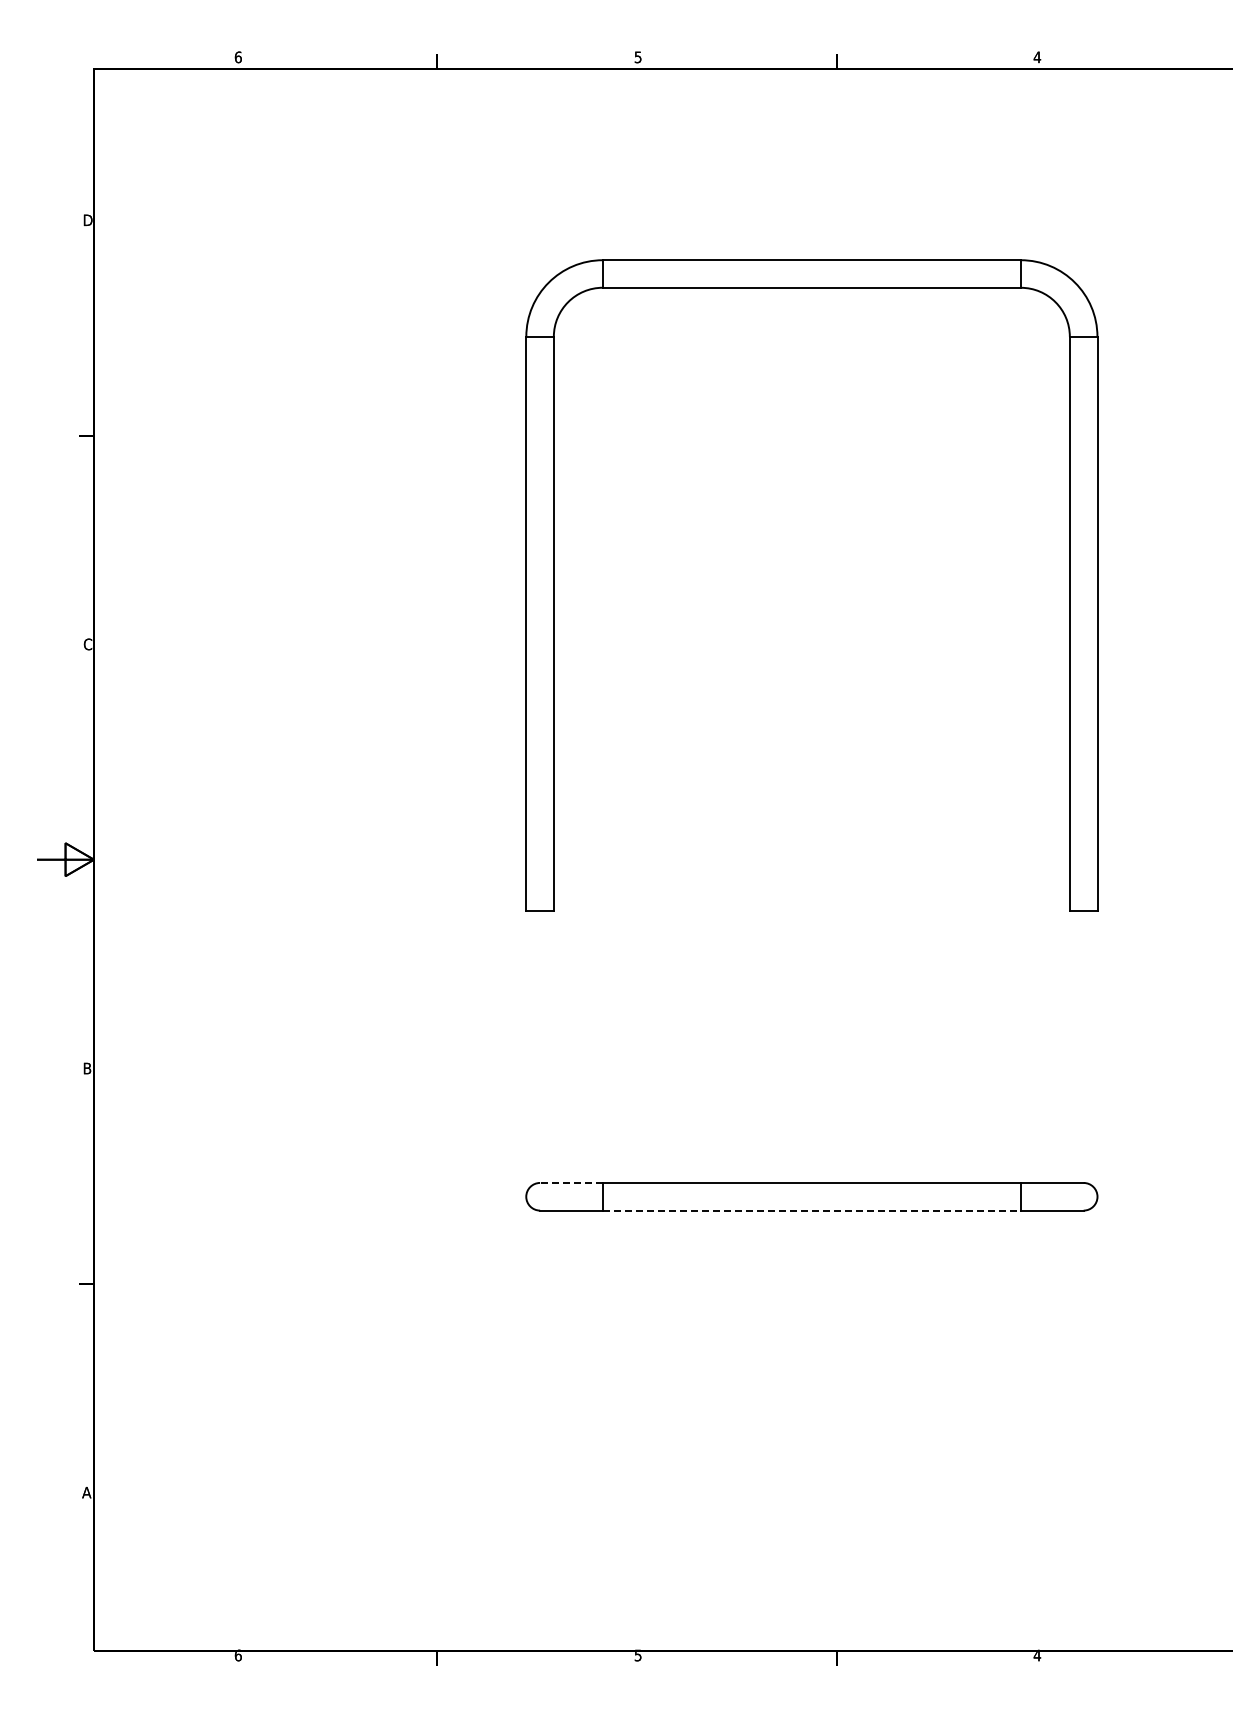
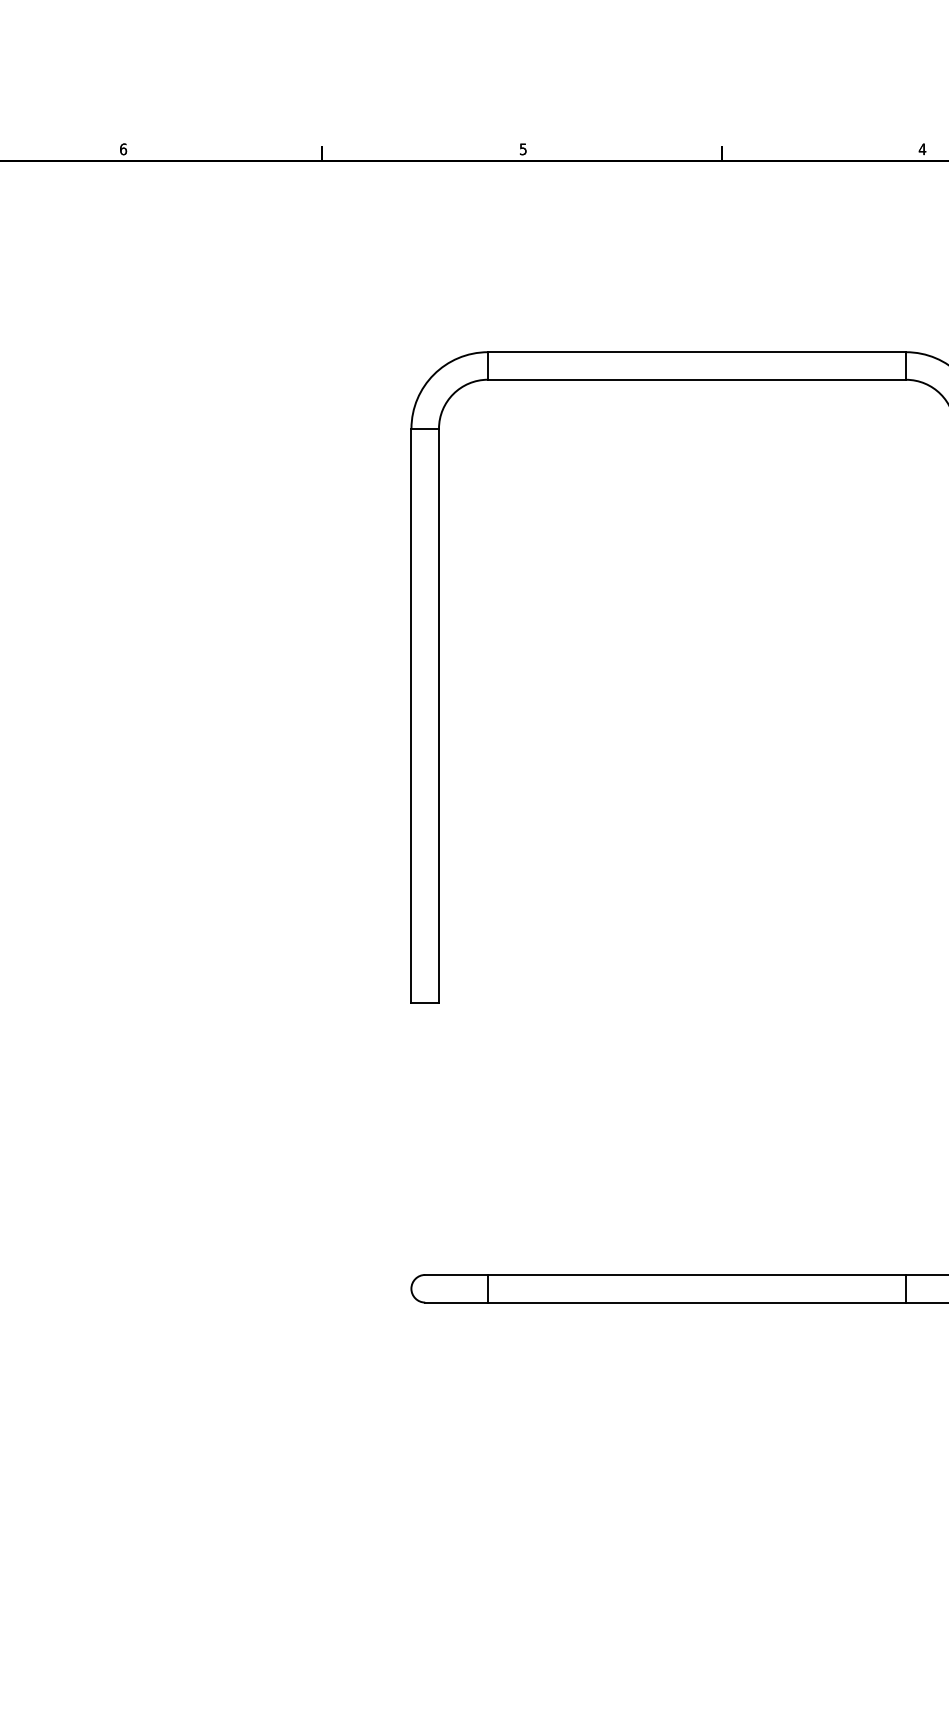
line: (571, 1183) -> (456, 1275), dashed -> solid
line: (811, 1210) -> (696, 1302), dashed -> solid

